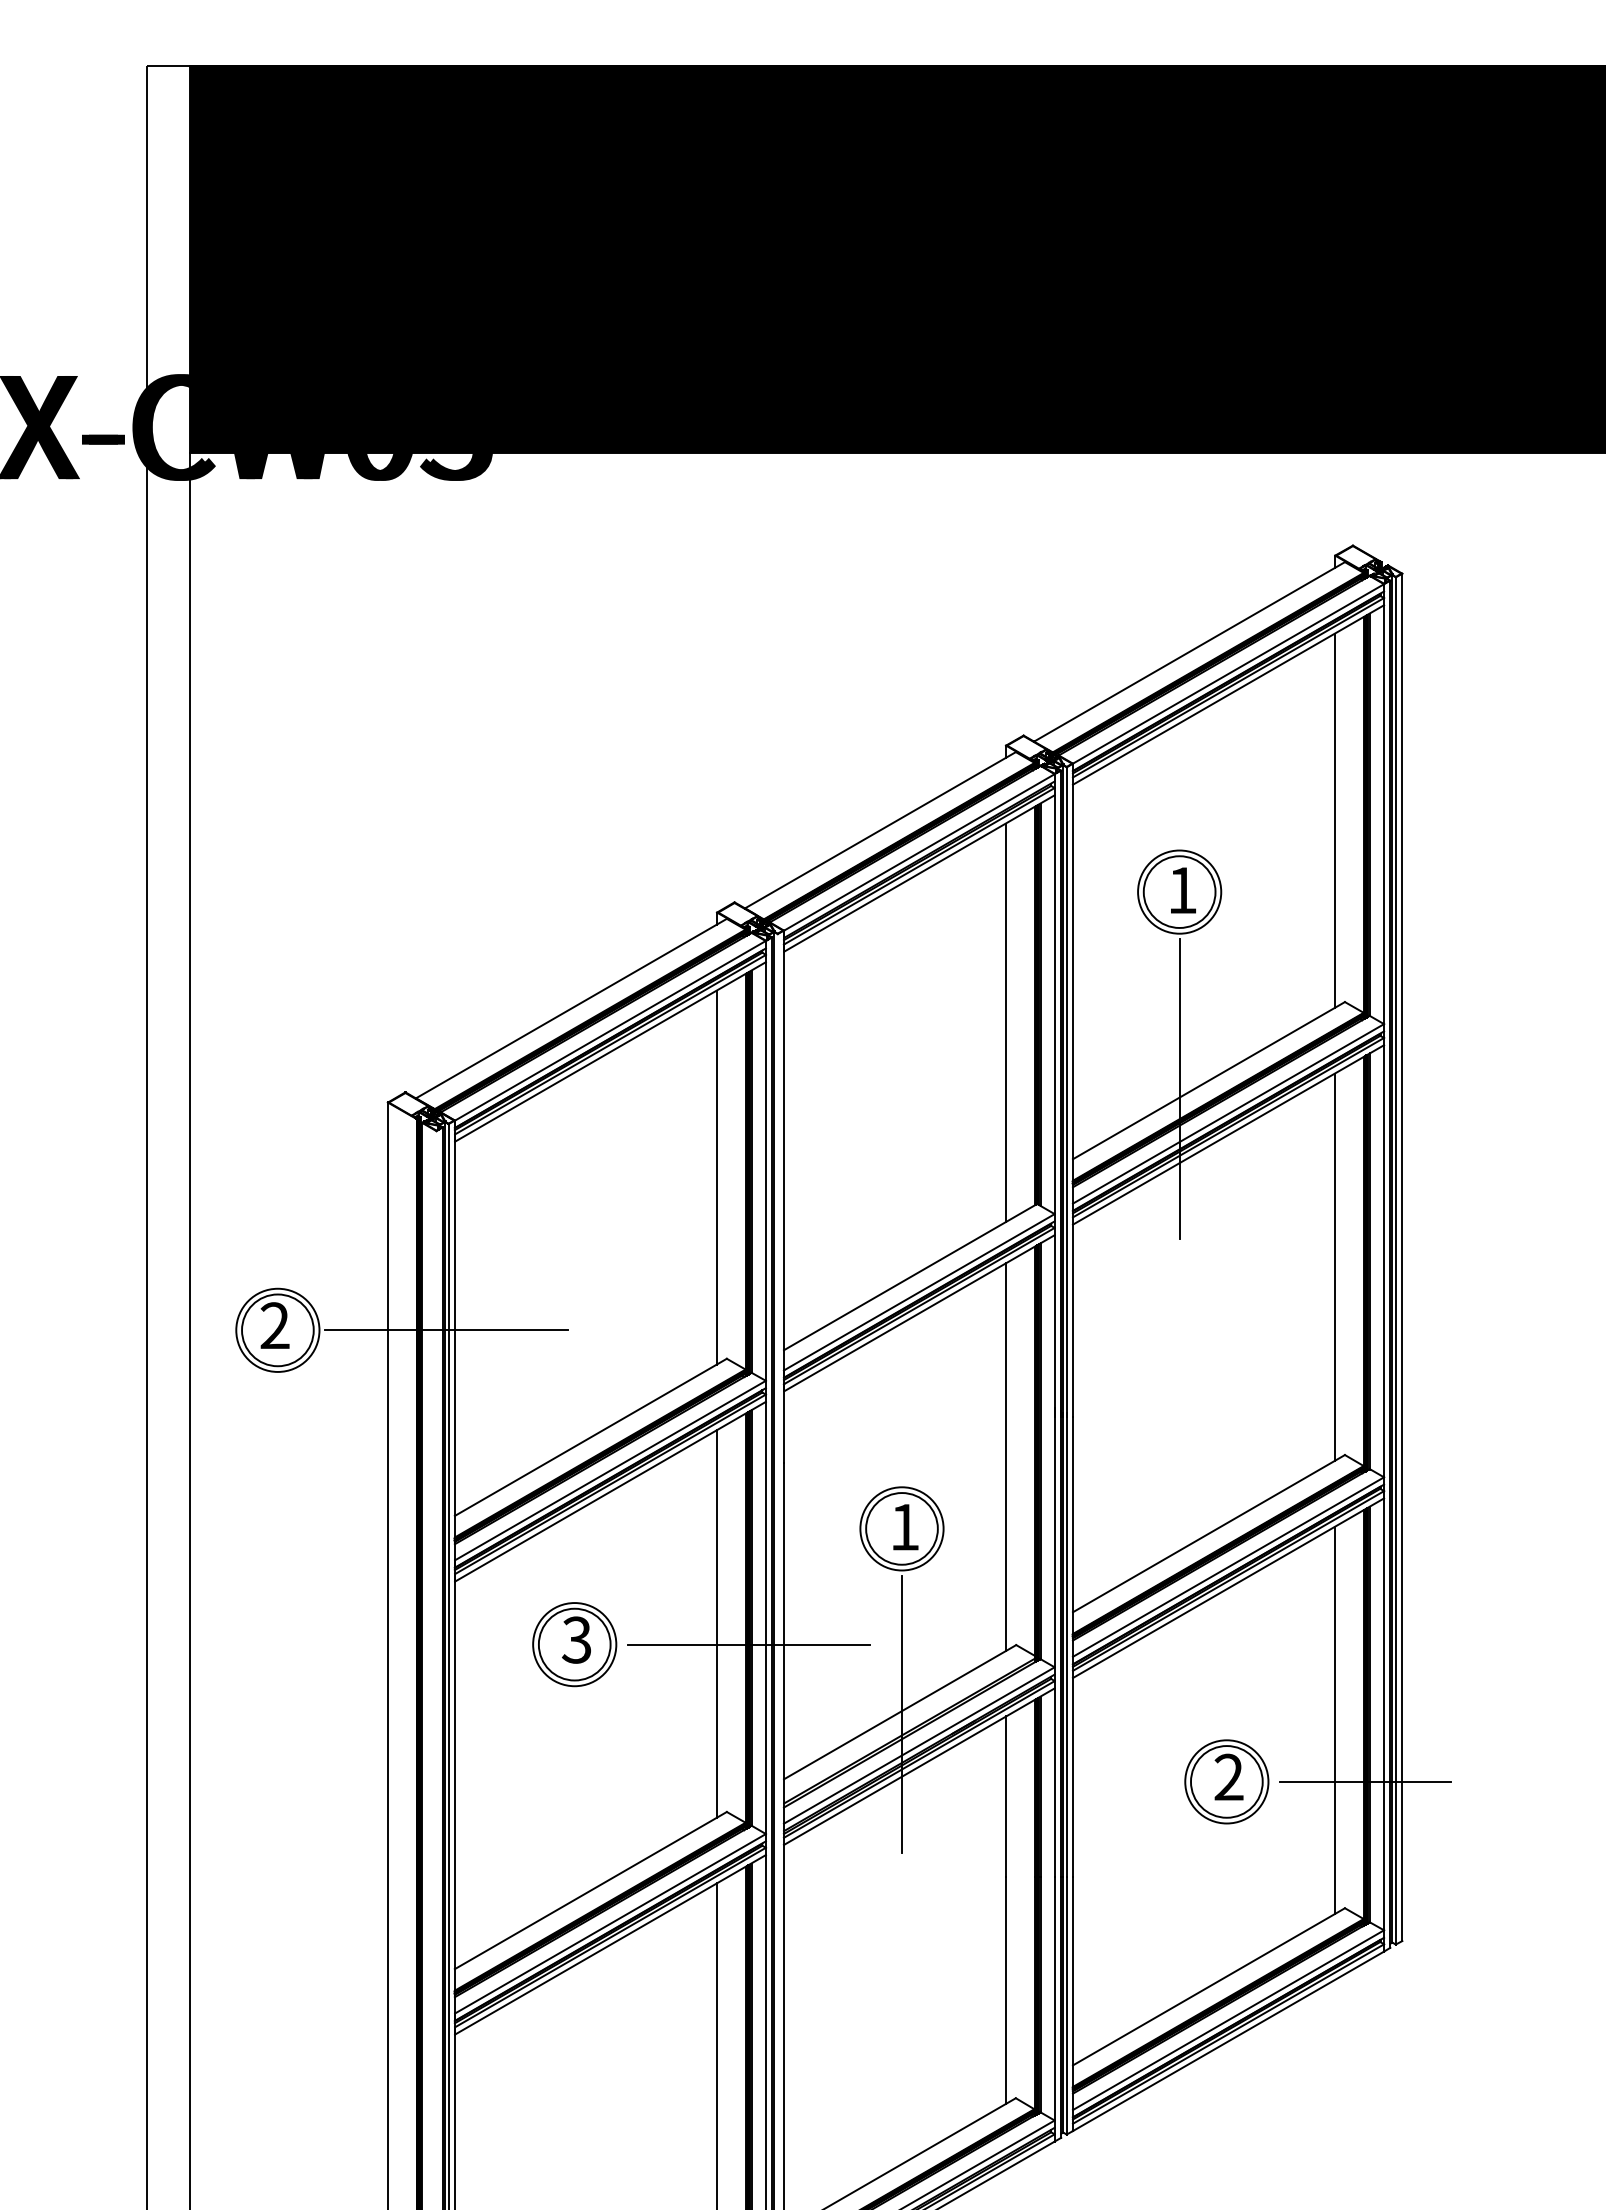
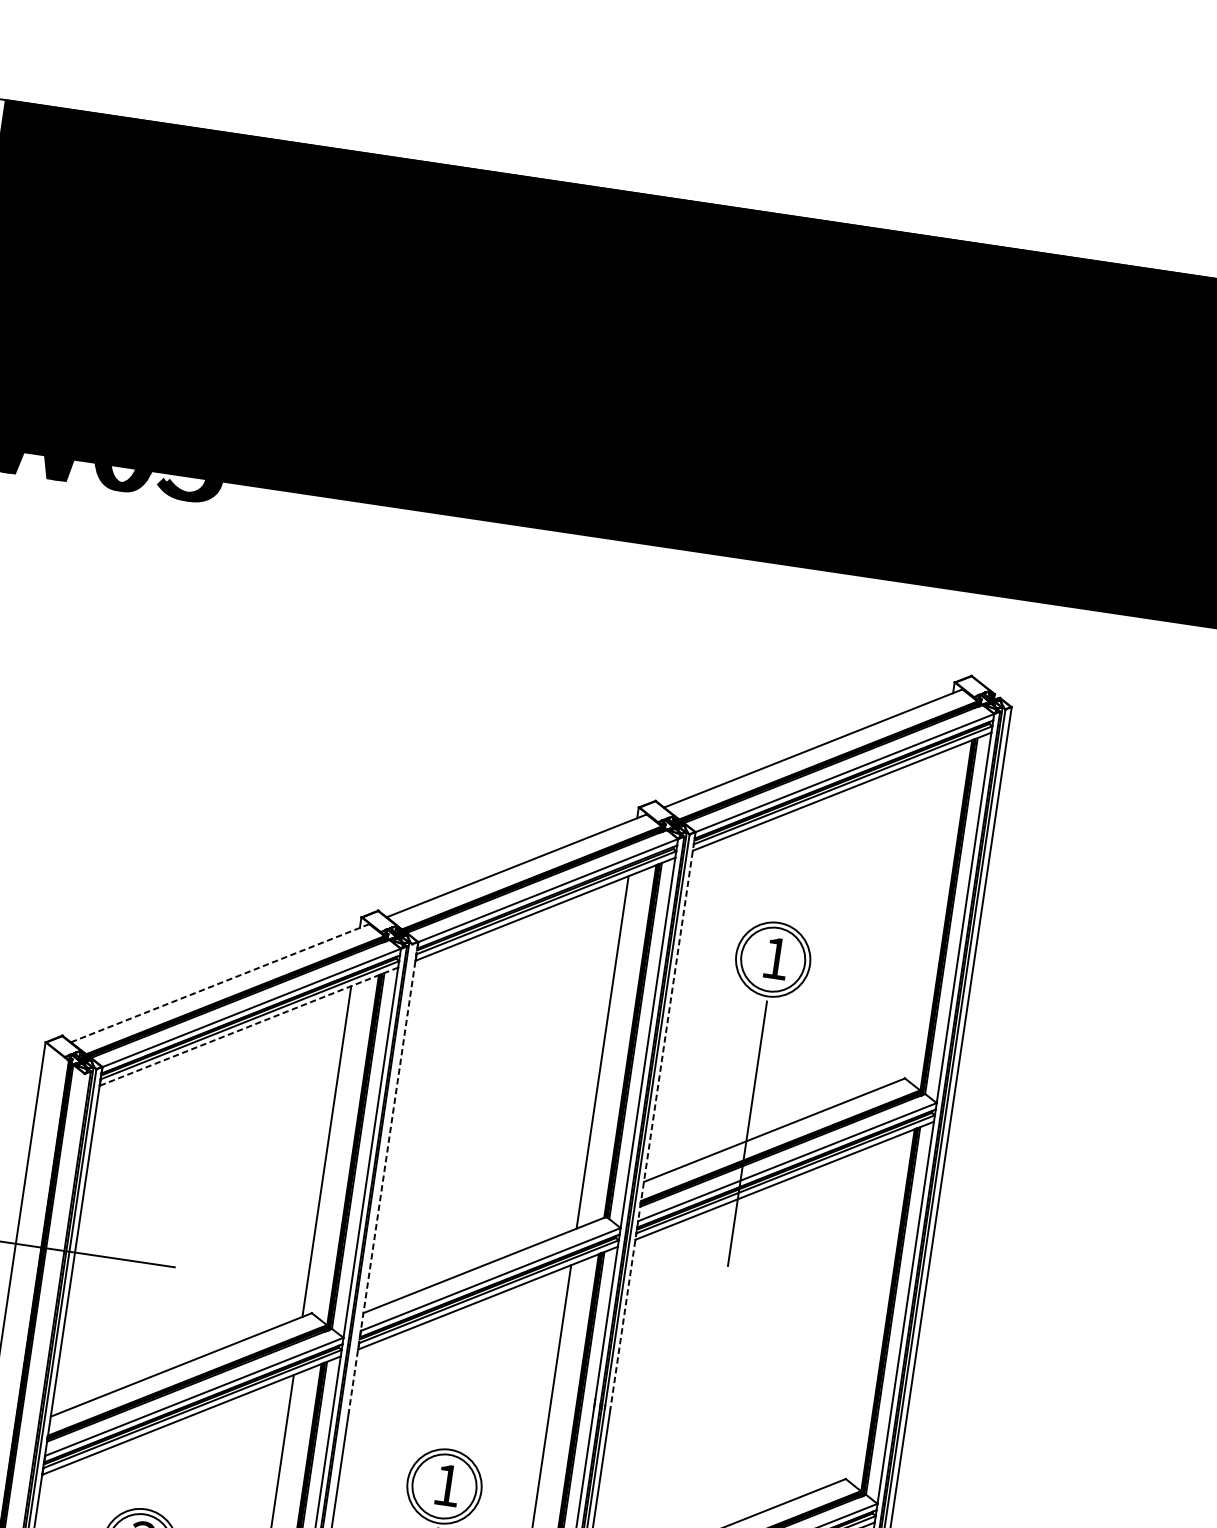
line: (1335, 820) -> (920, 916), removed
line: (571, 1008) -> (220, 983), solid -> dashed
line: (610, 1051) -> (249, 1026), solid -> dashed
line: (1072, 1090) -> (652, 1121), solid -> dashed
line: (783, 1197) -> (382, 1177), solid -> dashed
line: (1335, 1266) -> (862, 1311), removed

